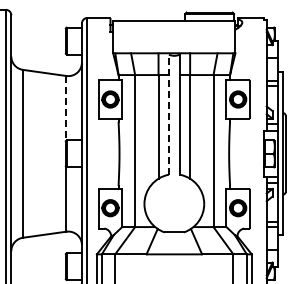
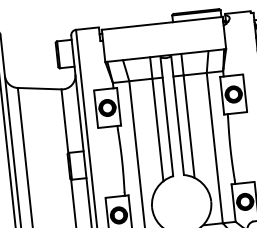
line: (66, 108) -> (64, 121), dashed -> solid
line: (168, 114) -> (166, 116), dashed -> solid

